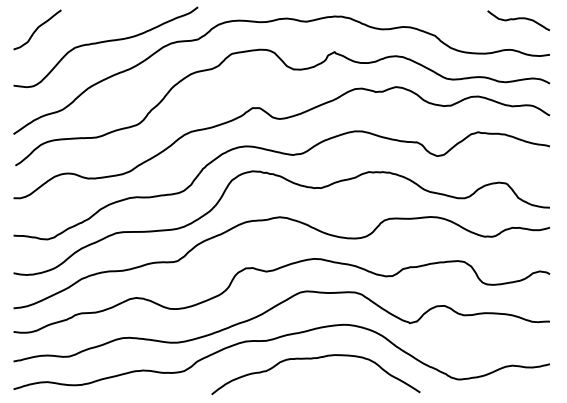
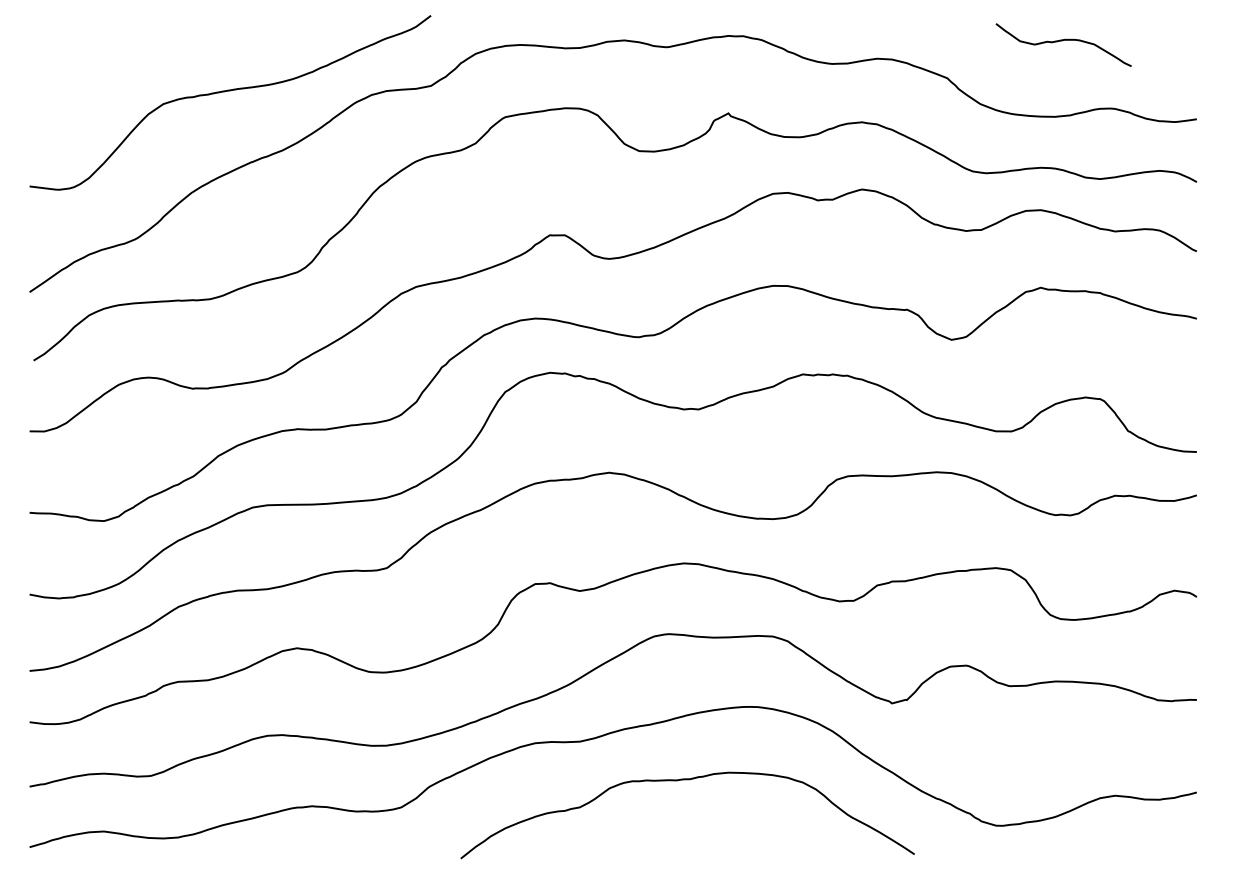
curve: (518, 19) -> (1063, 42), moved
curve: (37, 29) -> (81, 64), removed

